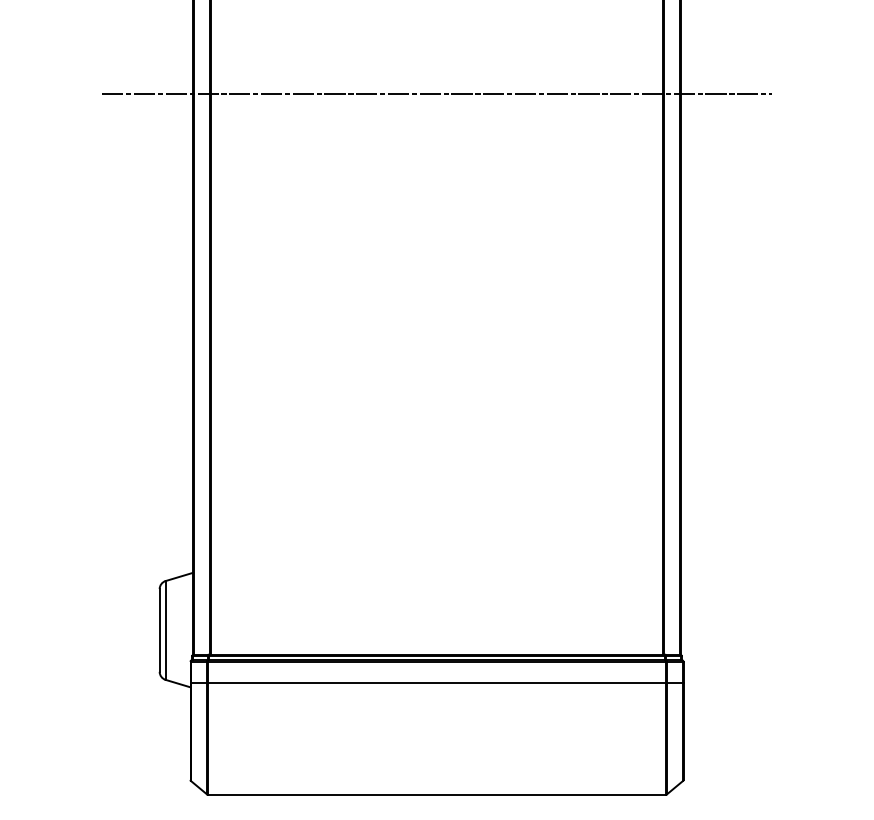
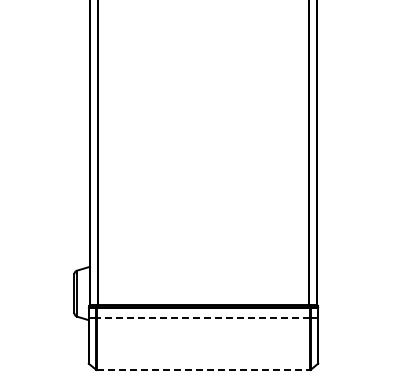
line: (437, 95) -> (203, 44), removed
line: (437, 681) -> (203, 317), solid -> dashed
line: (437, 795) -> (203, 370), solid -> dashed

